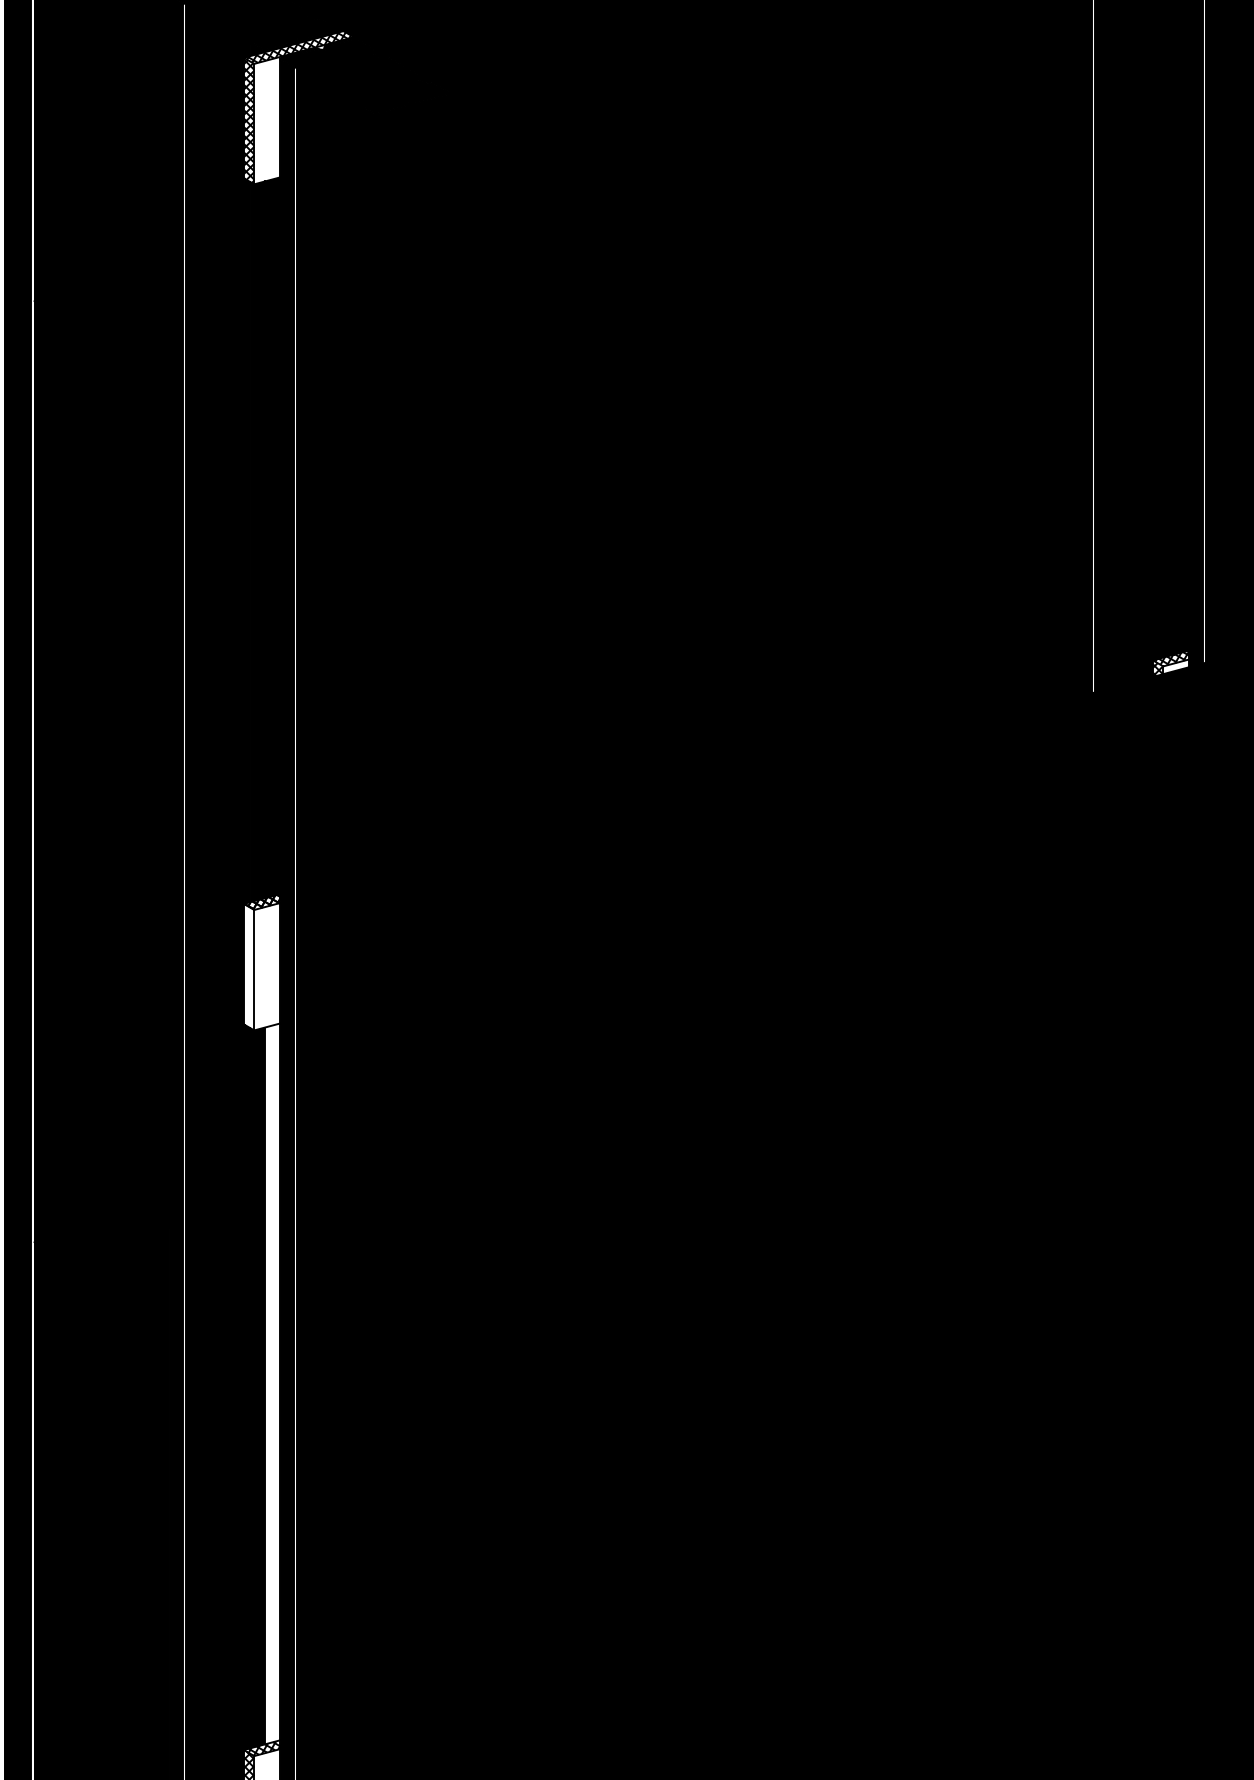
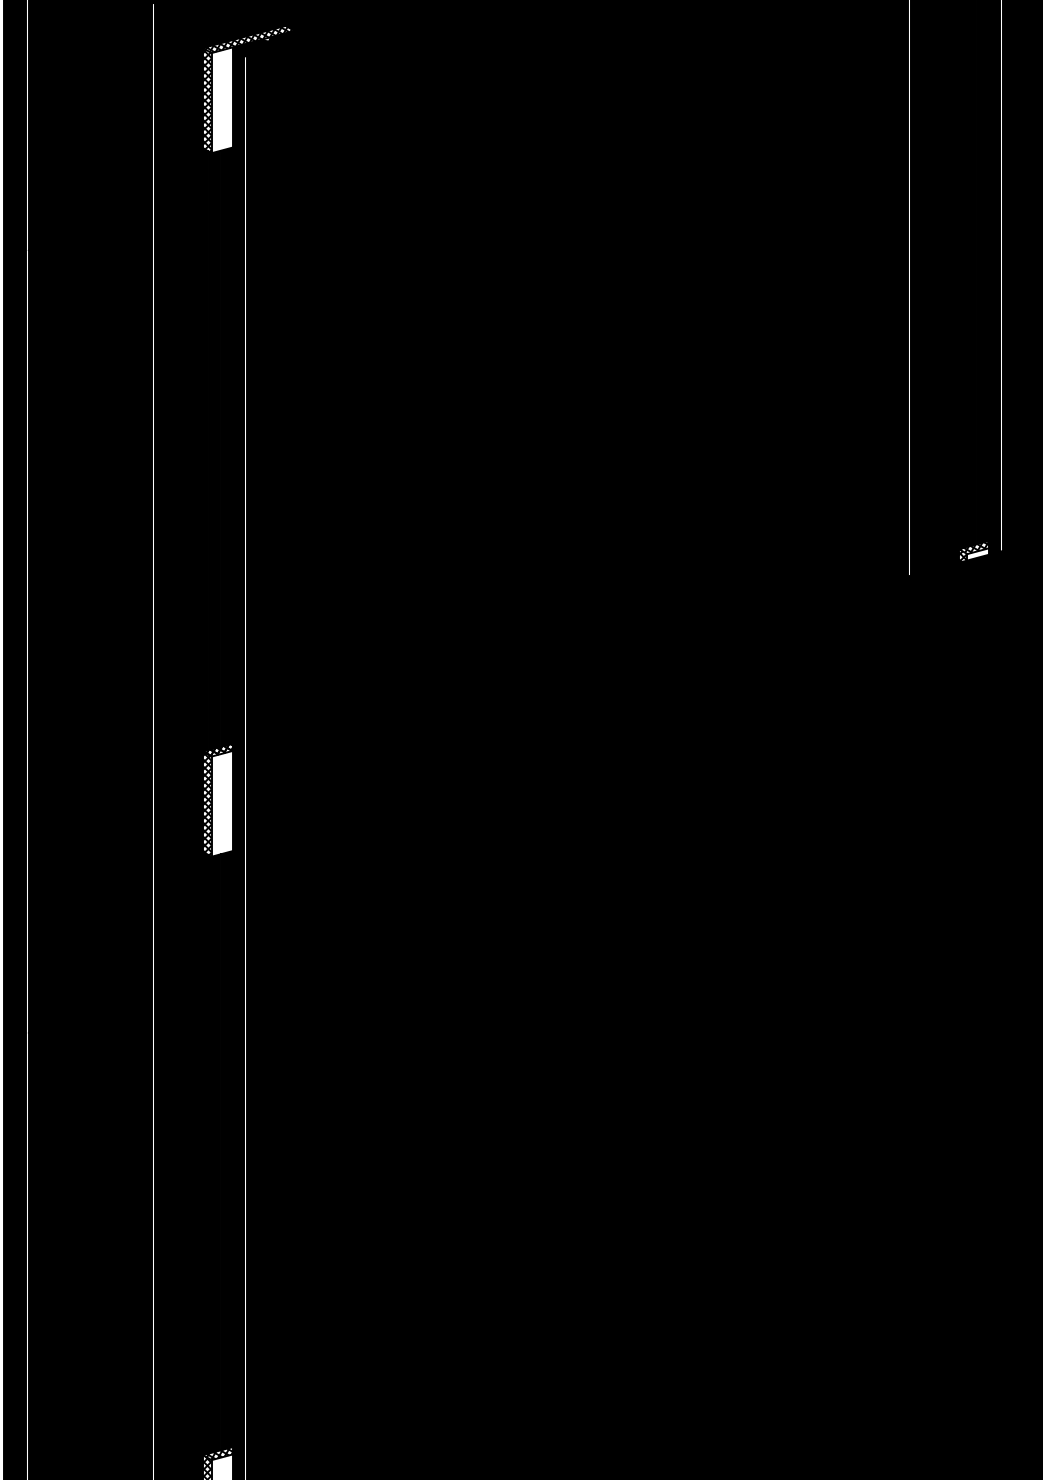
hatch: (248, 966) -> (206, 803), added
fill: (272, 1383) -> (226, 1150), added

